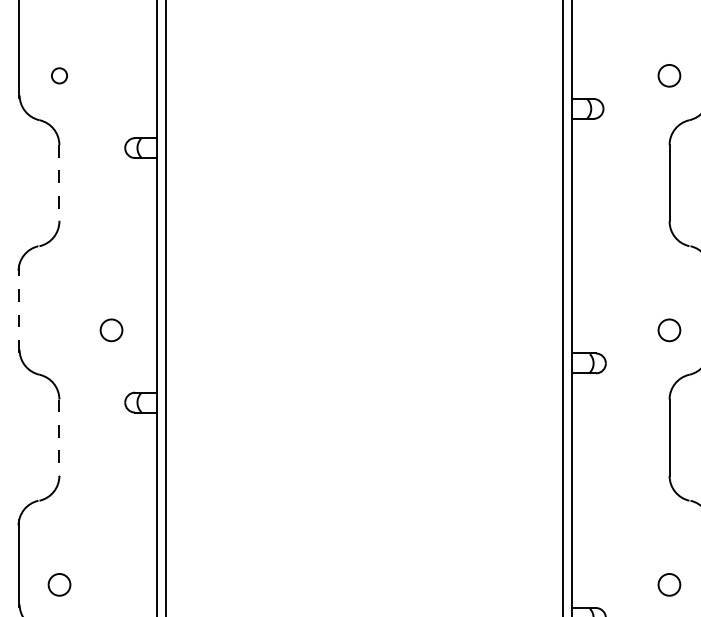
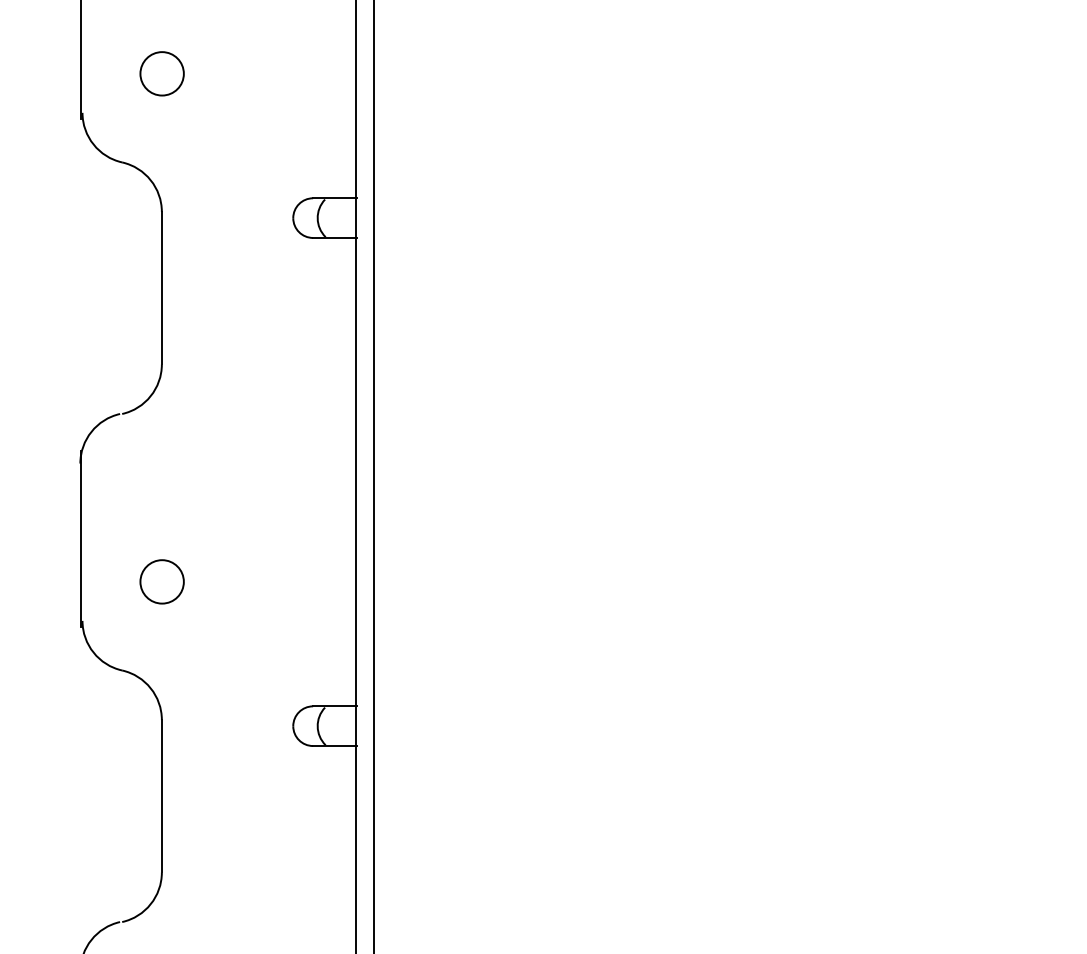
circle: (59, 75) -> (162, 73), size x1.43
line: (59, 183) -> (162, 288), dashed -> solid
line: (18, 308) -> (80, 538), dashed -> solid
circle: (111, 330) -> (162, 582), moved
line: (59, 438) -> (162, 797), dashed -> solid

